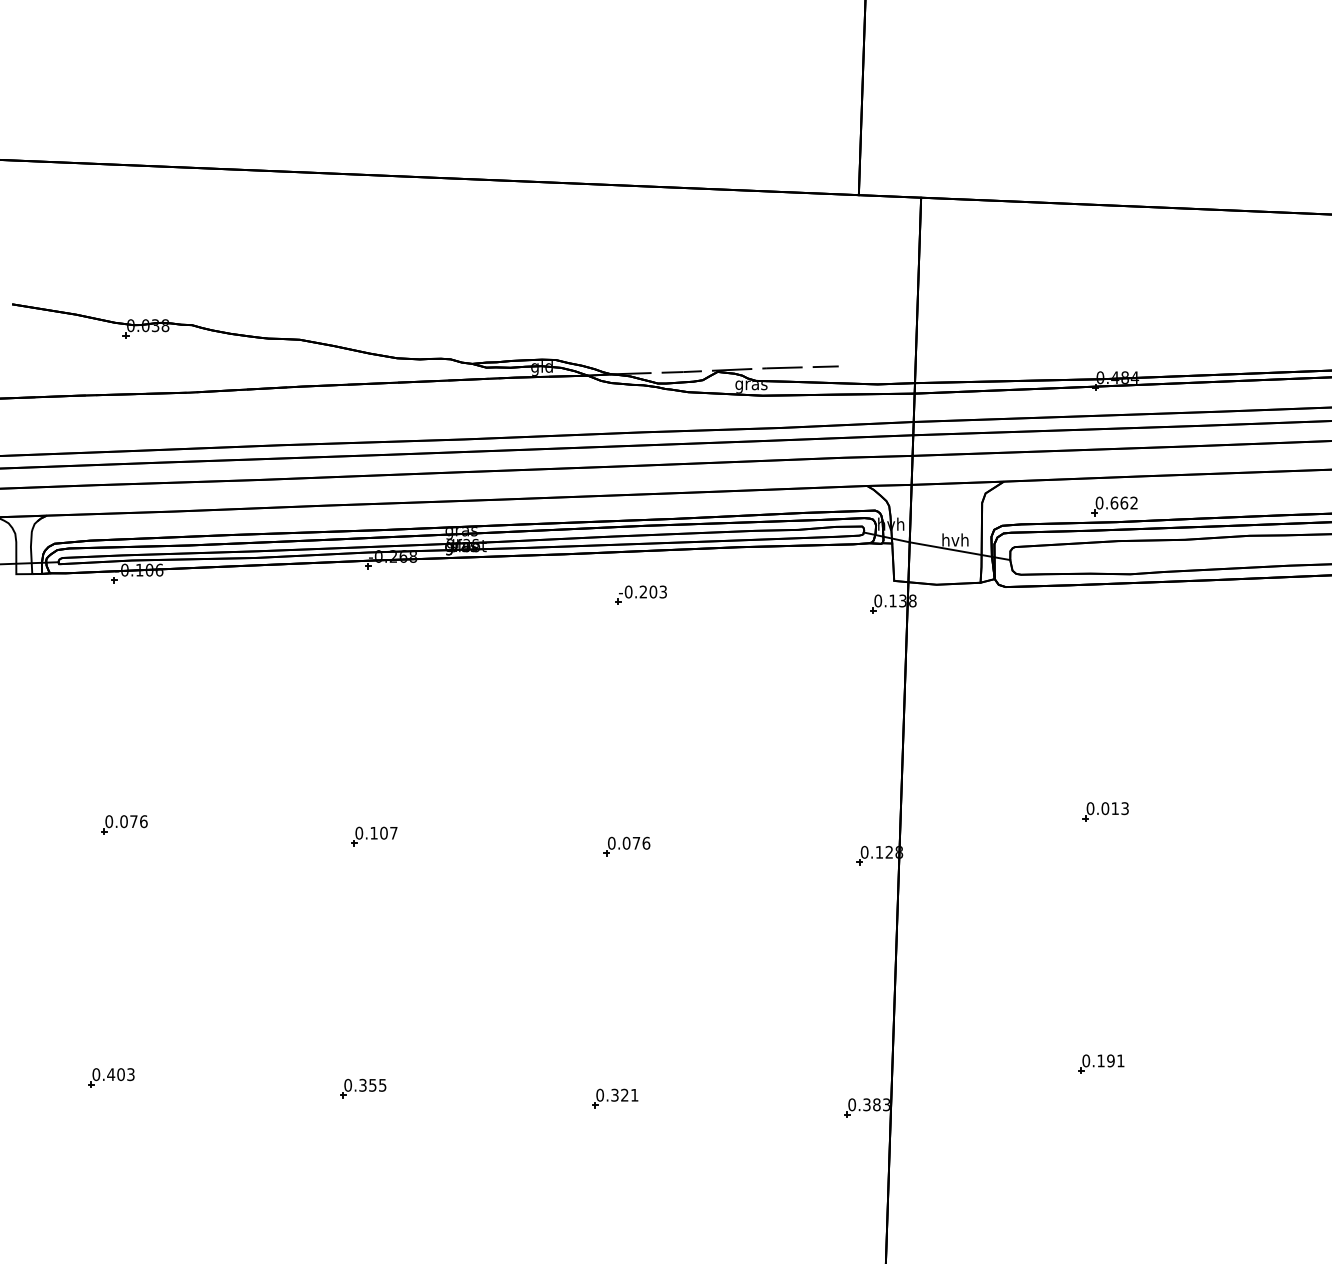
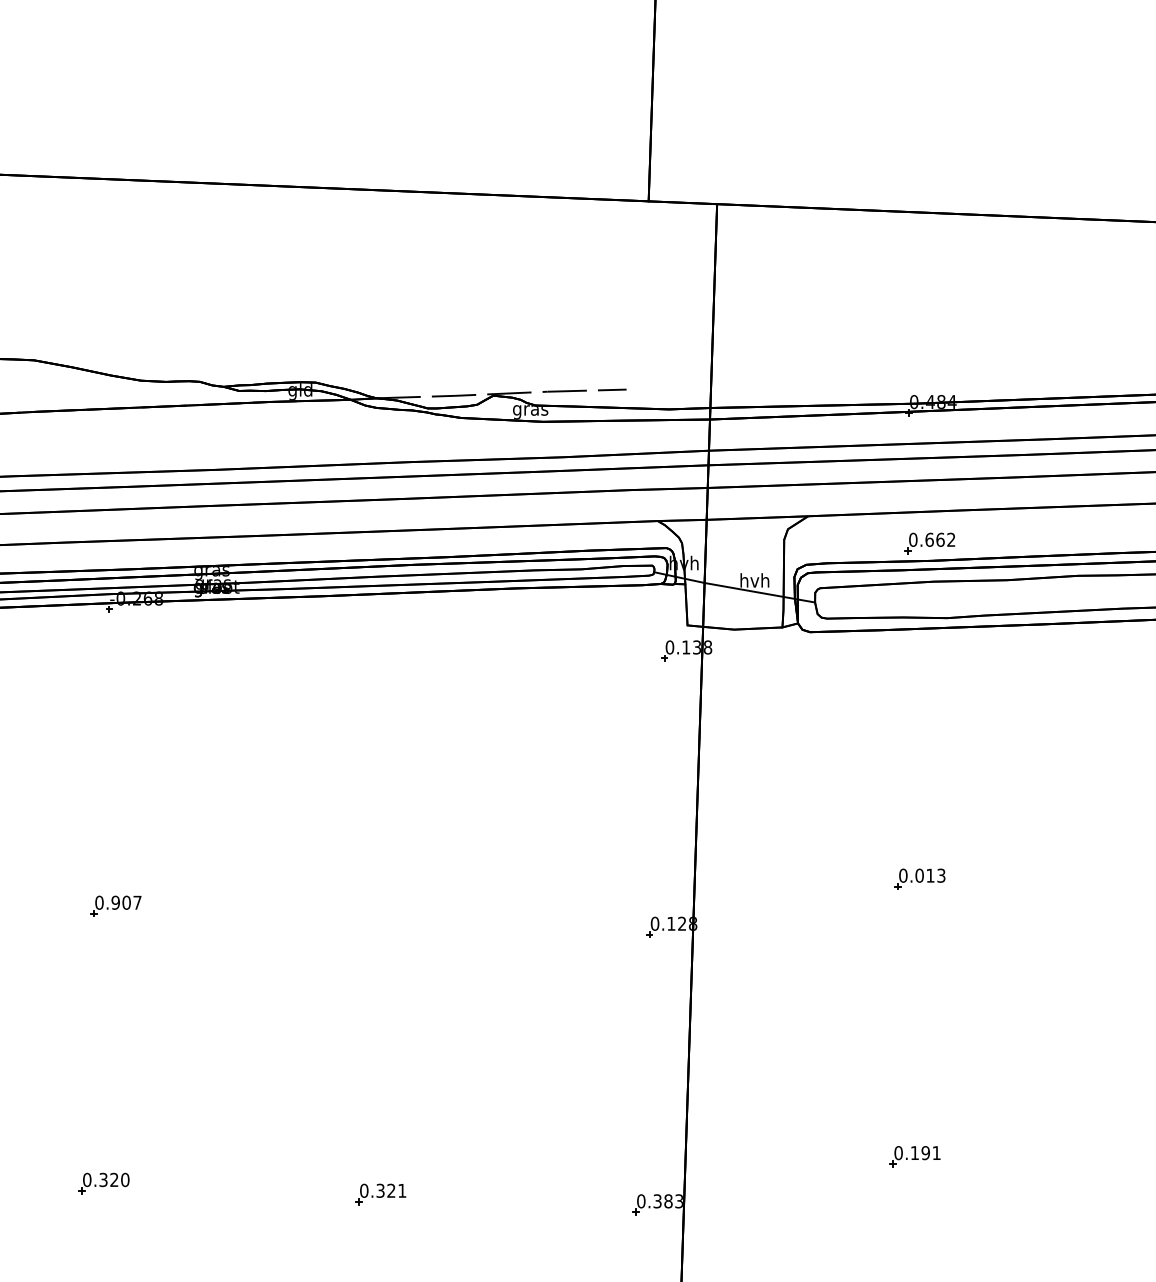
part: (640, 594) -> (408, 640), removed
text: (373, 832) -> (115, 901), 0.107 -> 0.907
part: (626, 846) -> (393, 917), removed
text: (377, 1084) -> (119, 1179), 0.355 -> 0.320

